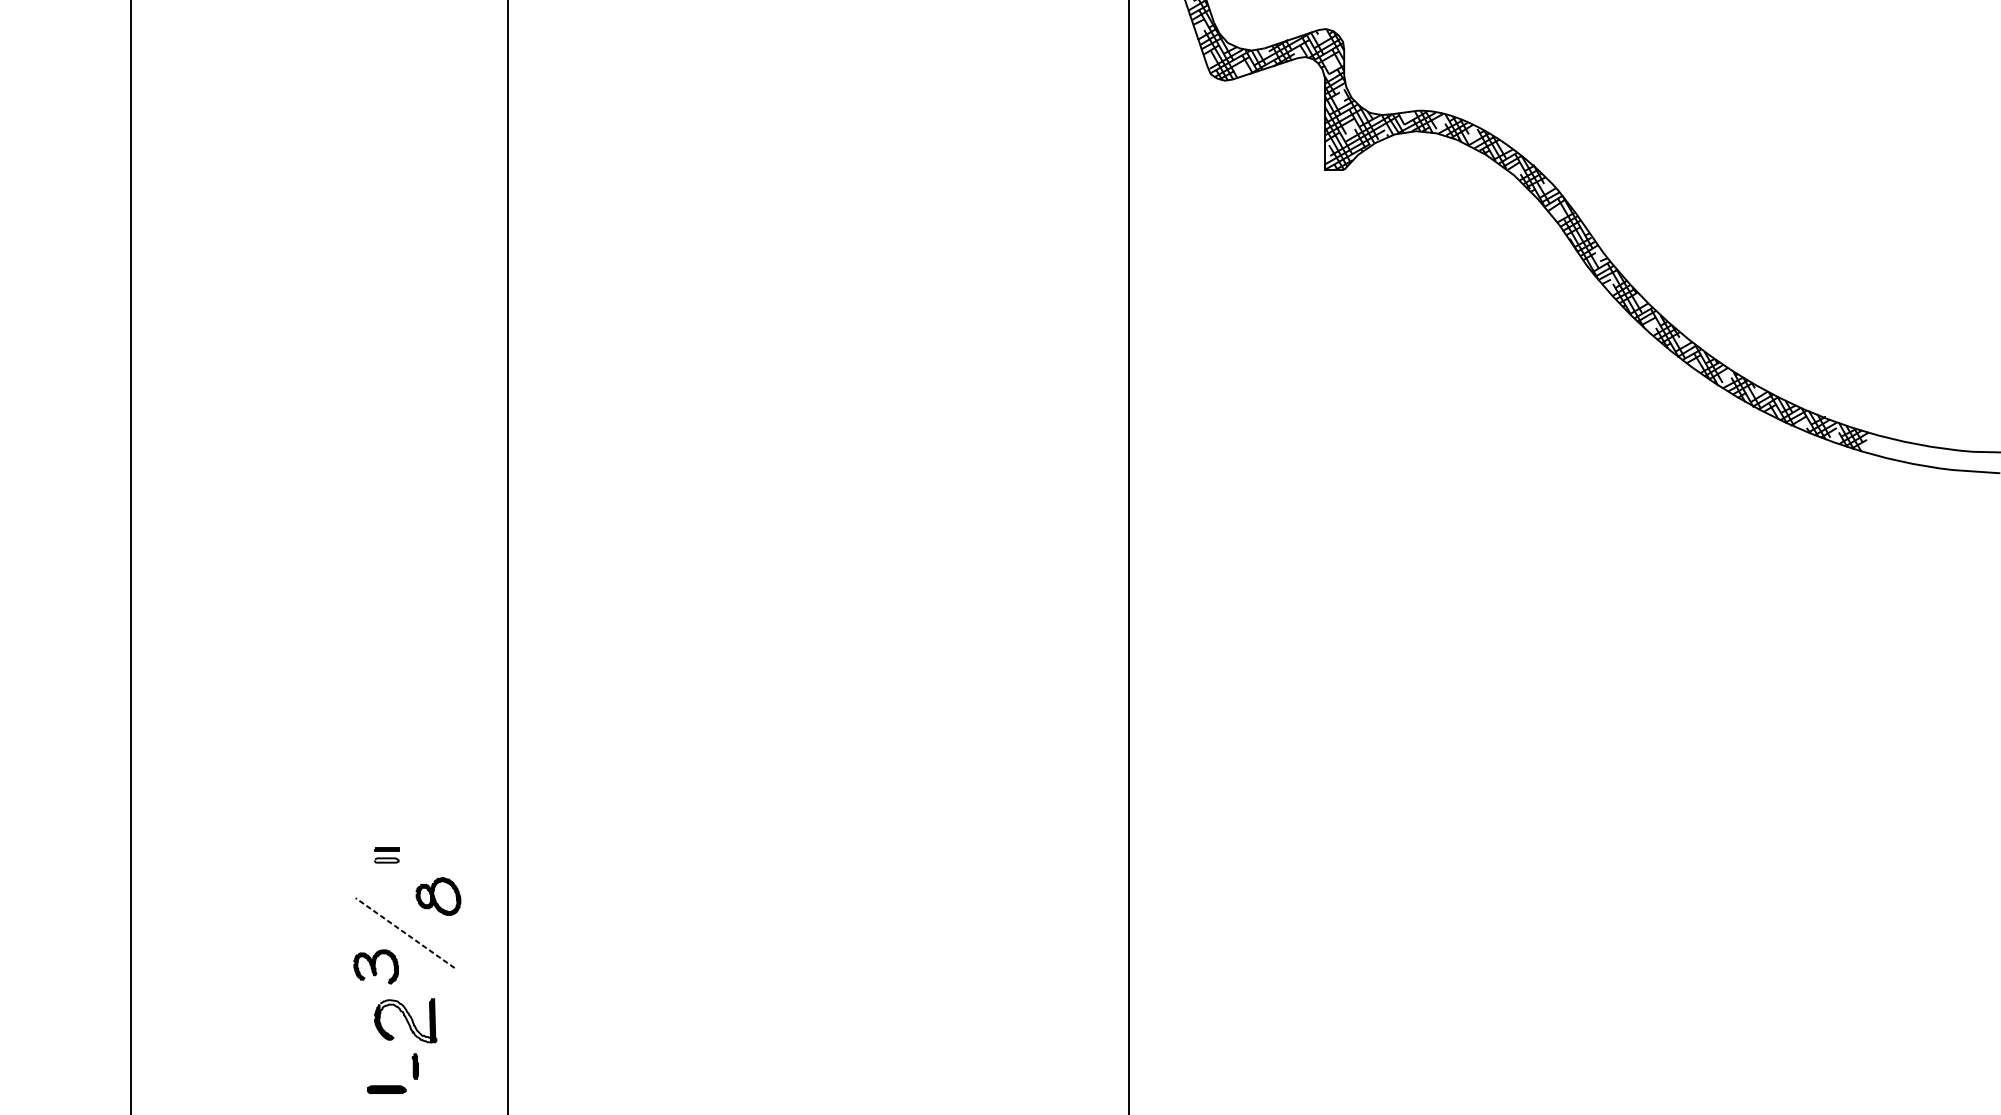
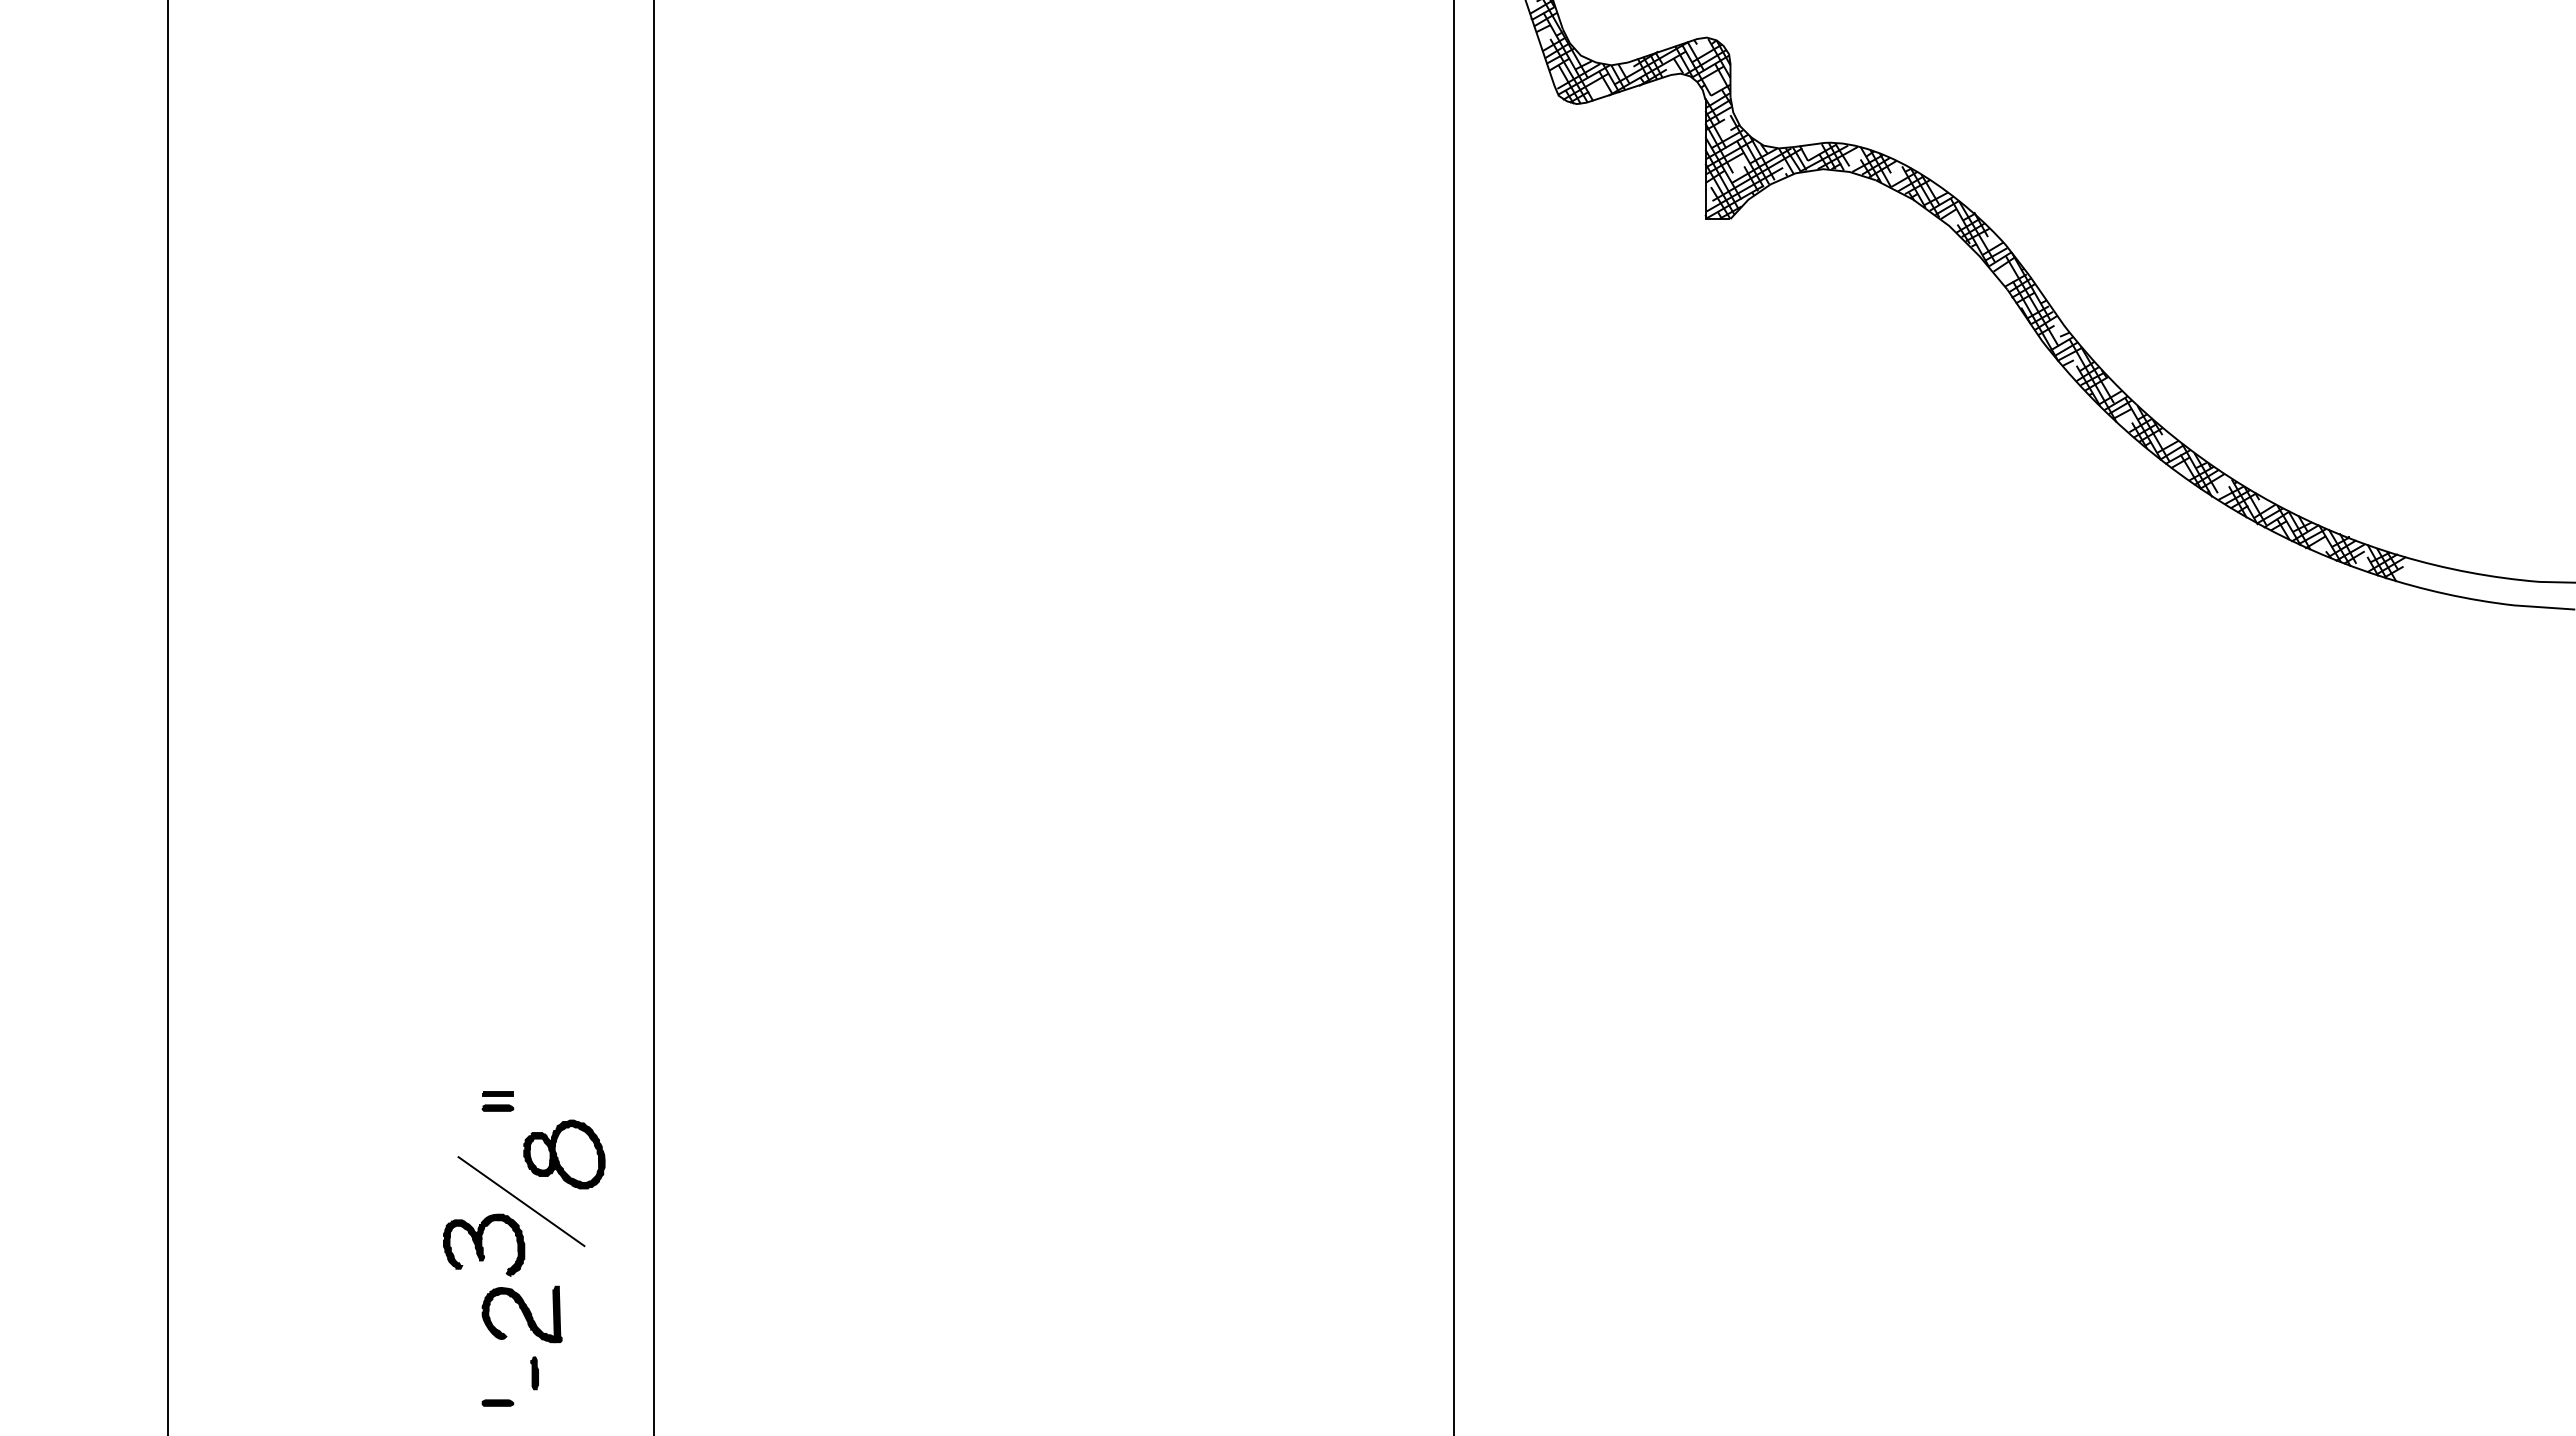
fill: (386, 860) -> (497, 1107), added
part: (438, 896) -> (564, 1154), size x1.43
line: (405, 933) -> (521, 1201), dashed -> solid
part: (376, 966) -> (484, 1244), size x1.43
fill: (405, 1021) -> (521, 1315), added
part: (386, 1089) -> (497, 1402), size x0.62

